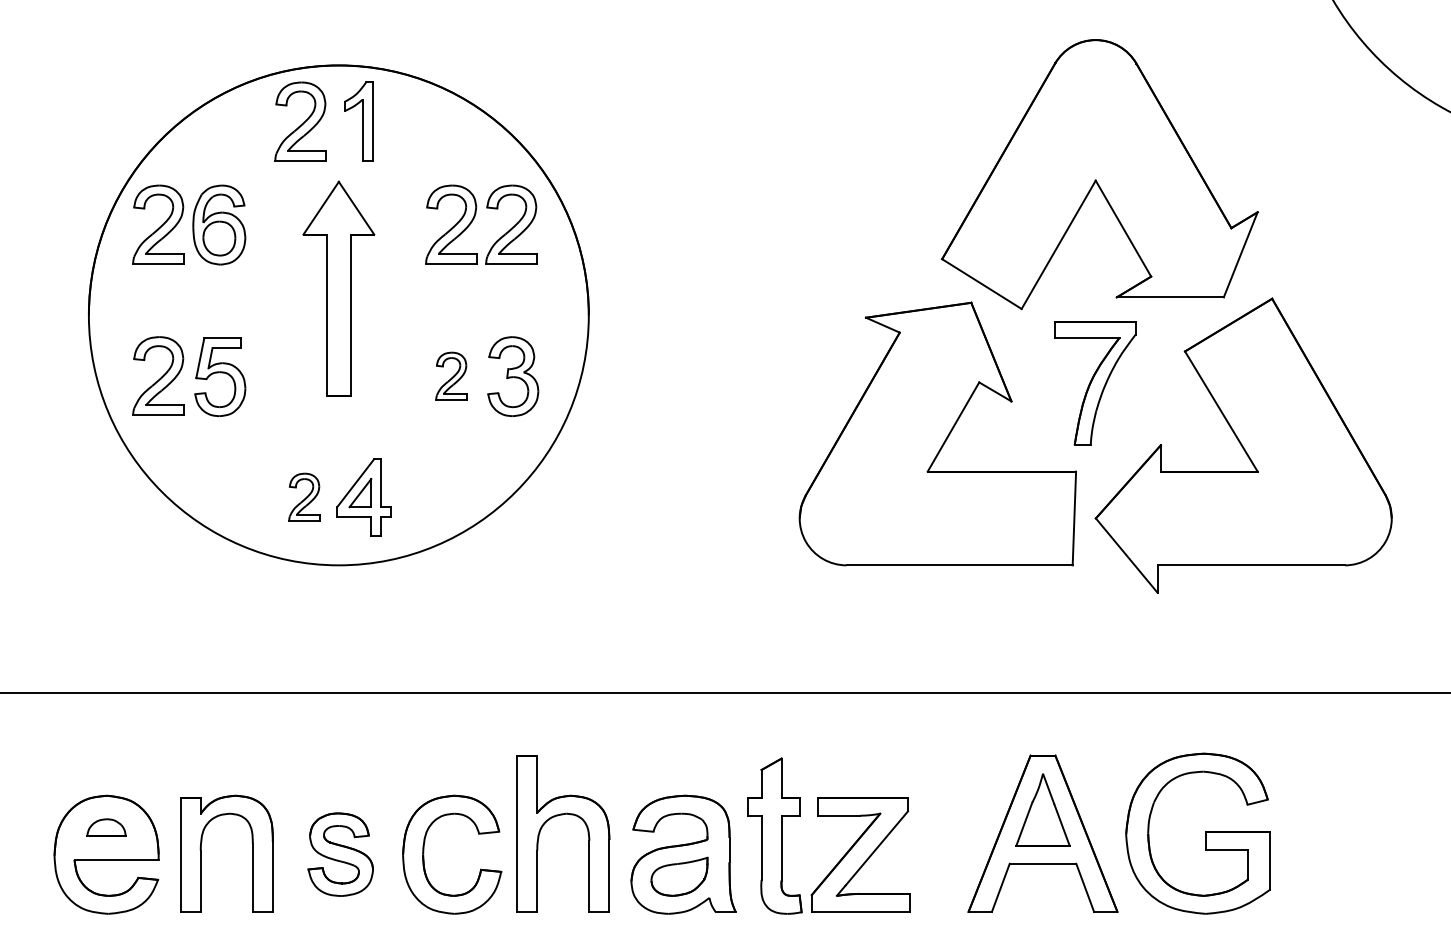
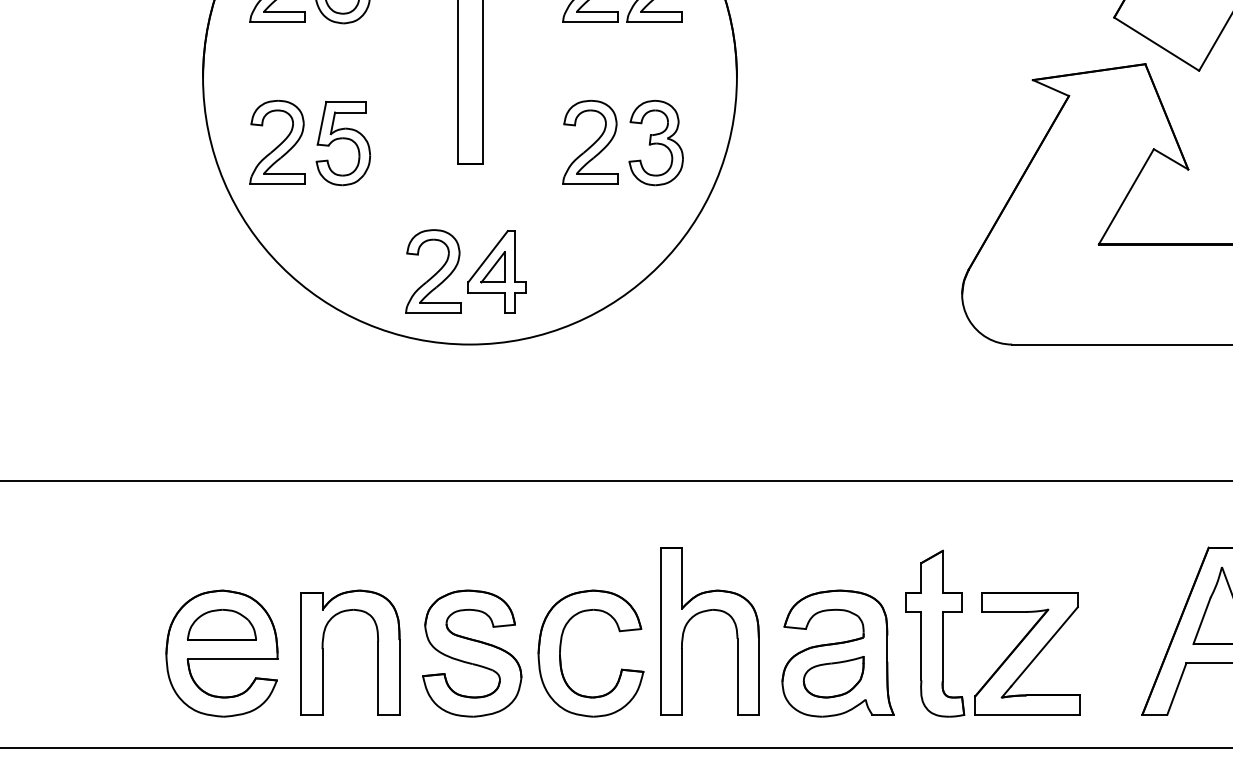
part: (451, 375) -> (590, 141), size x1.67
part: (304, 496) -> (433, 271), size x1.67
part: (106, 827) -> (221, 624), size x1.67
part: (340, 854) -> (471, 653), size x1.43

